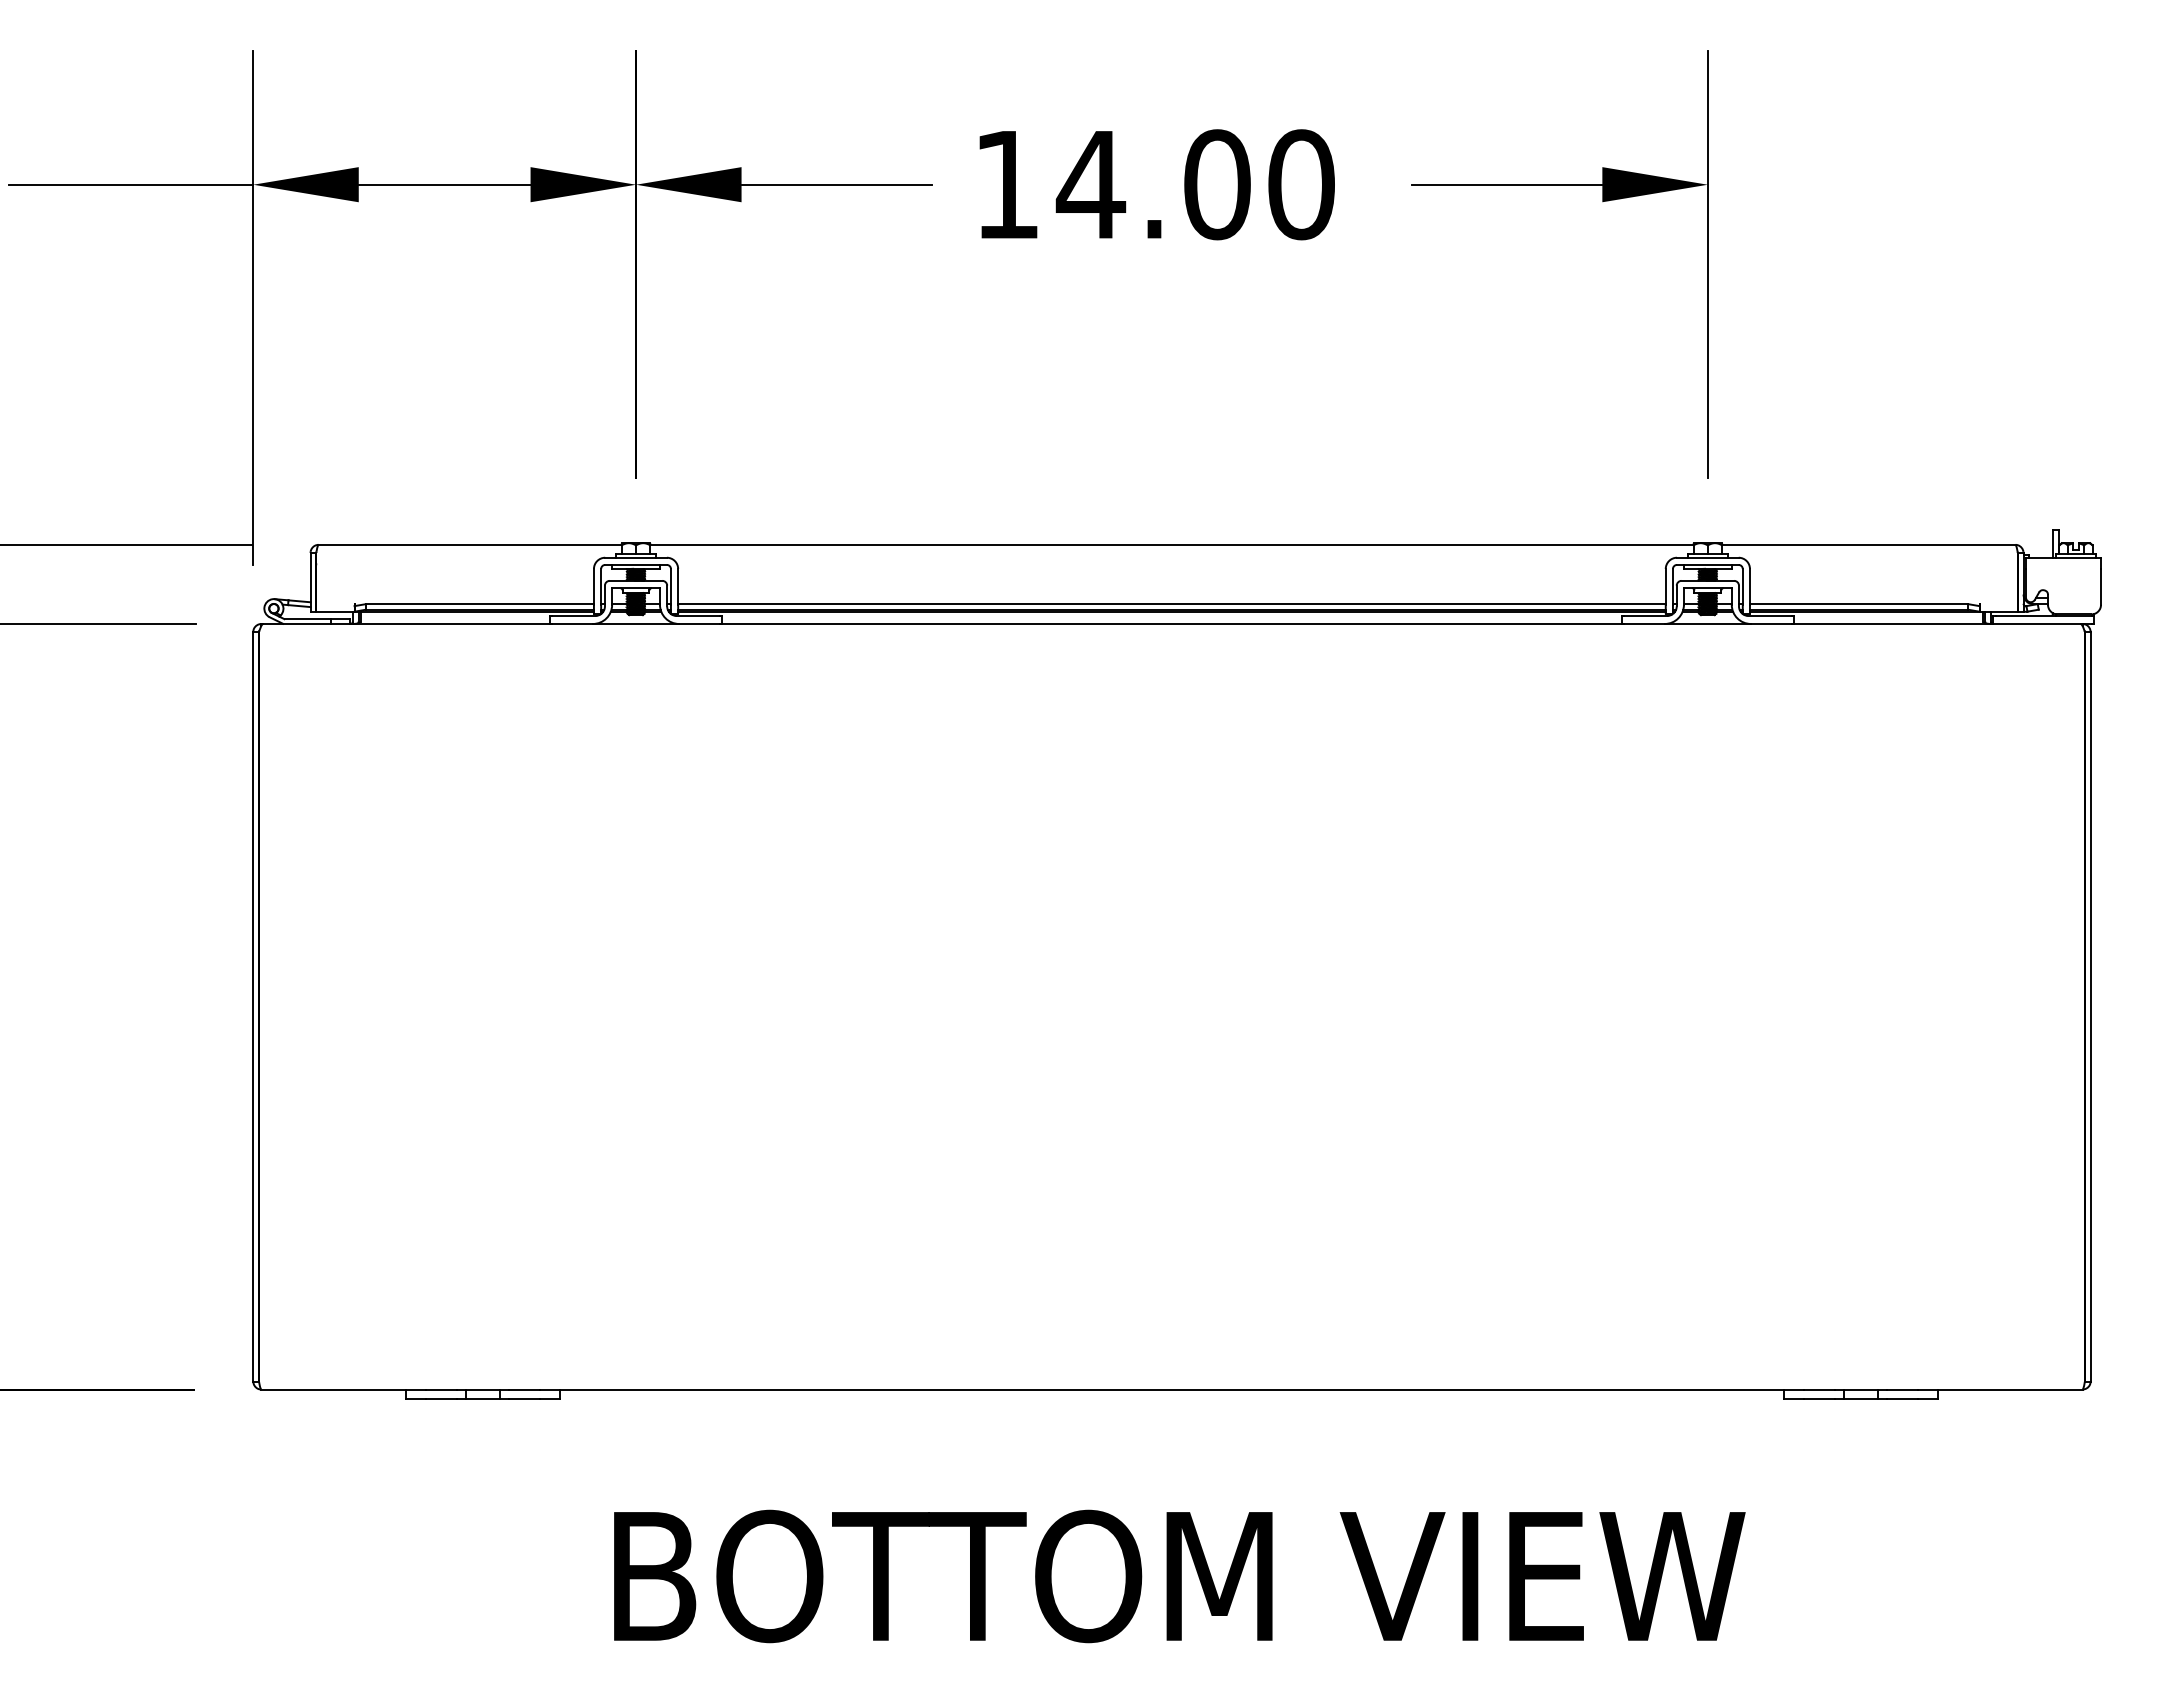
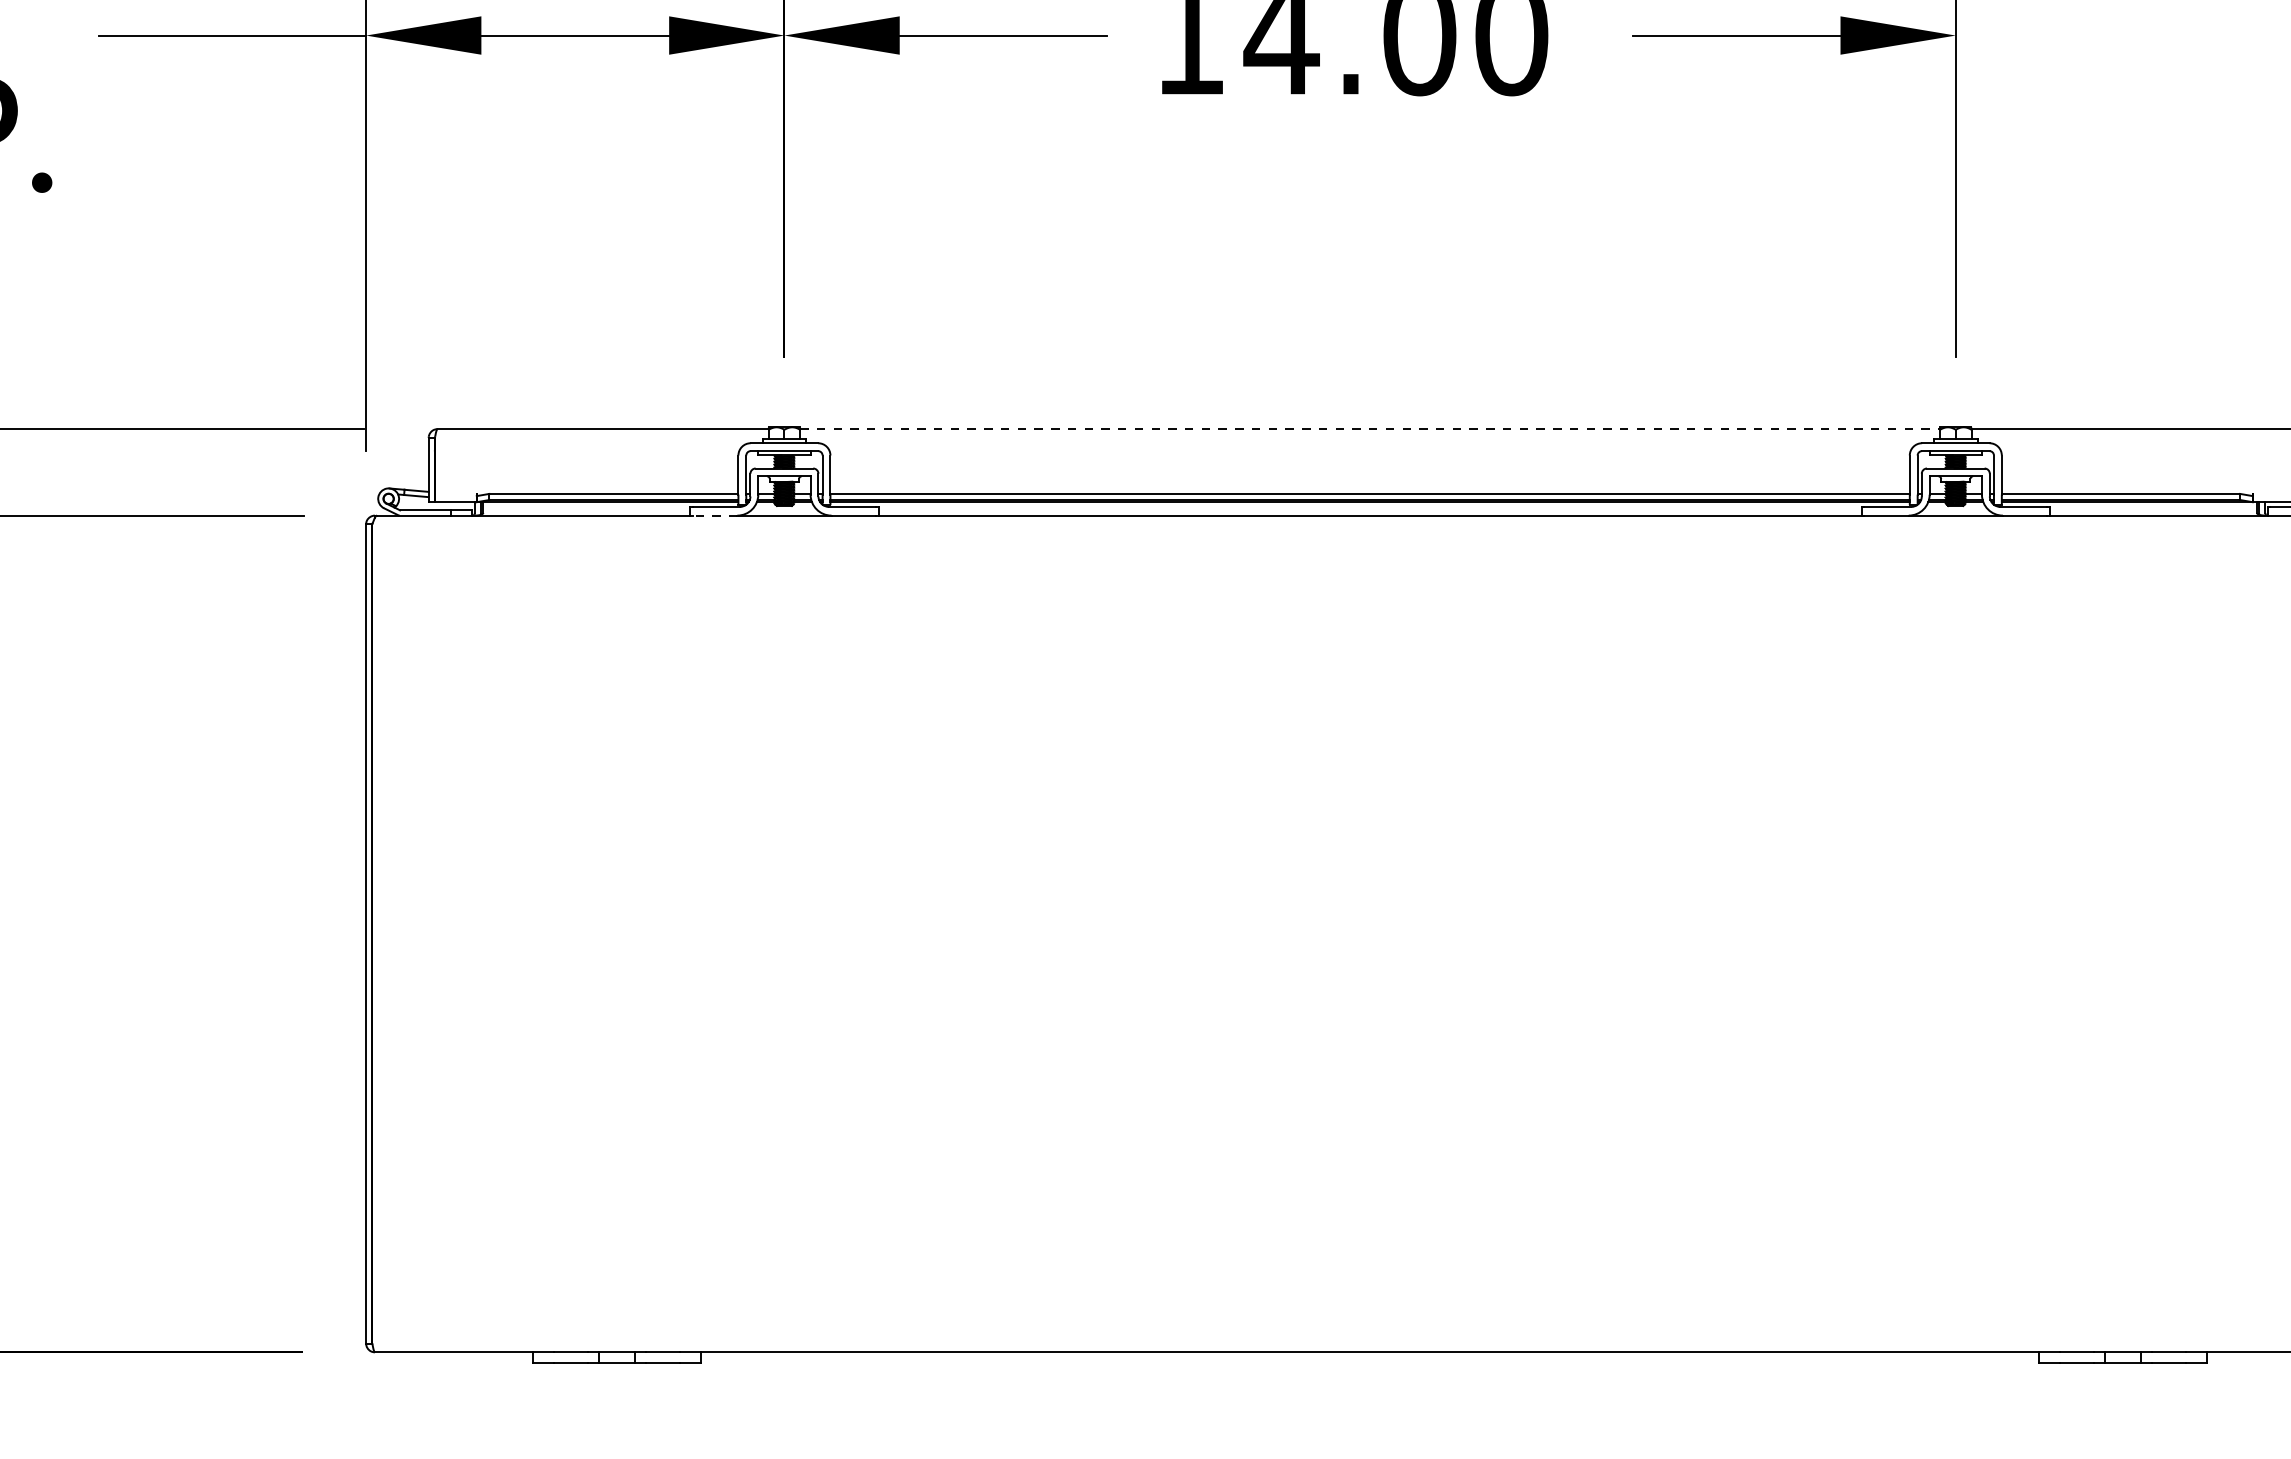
line: (1171, 544) -> (1369, 428), solid -> dashed
line: (572, 623) -> (714, 515), solid -> dashed

